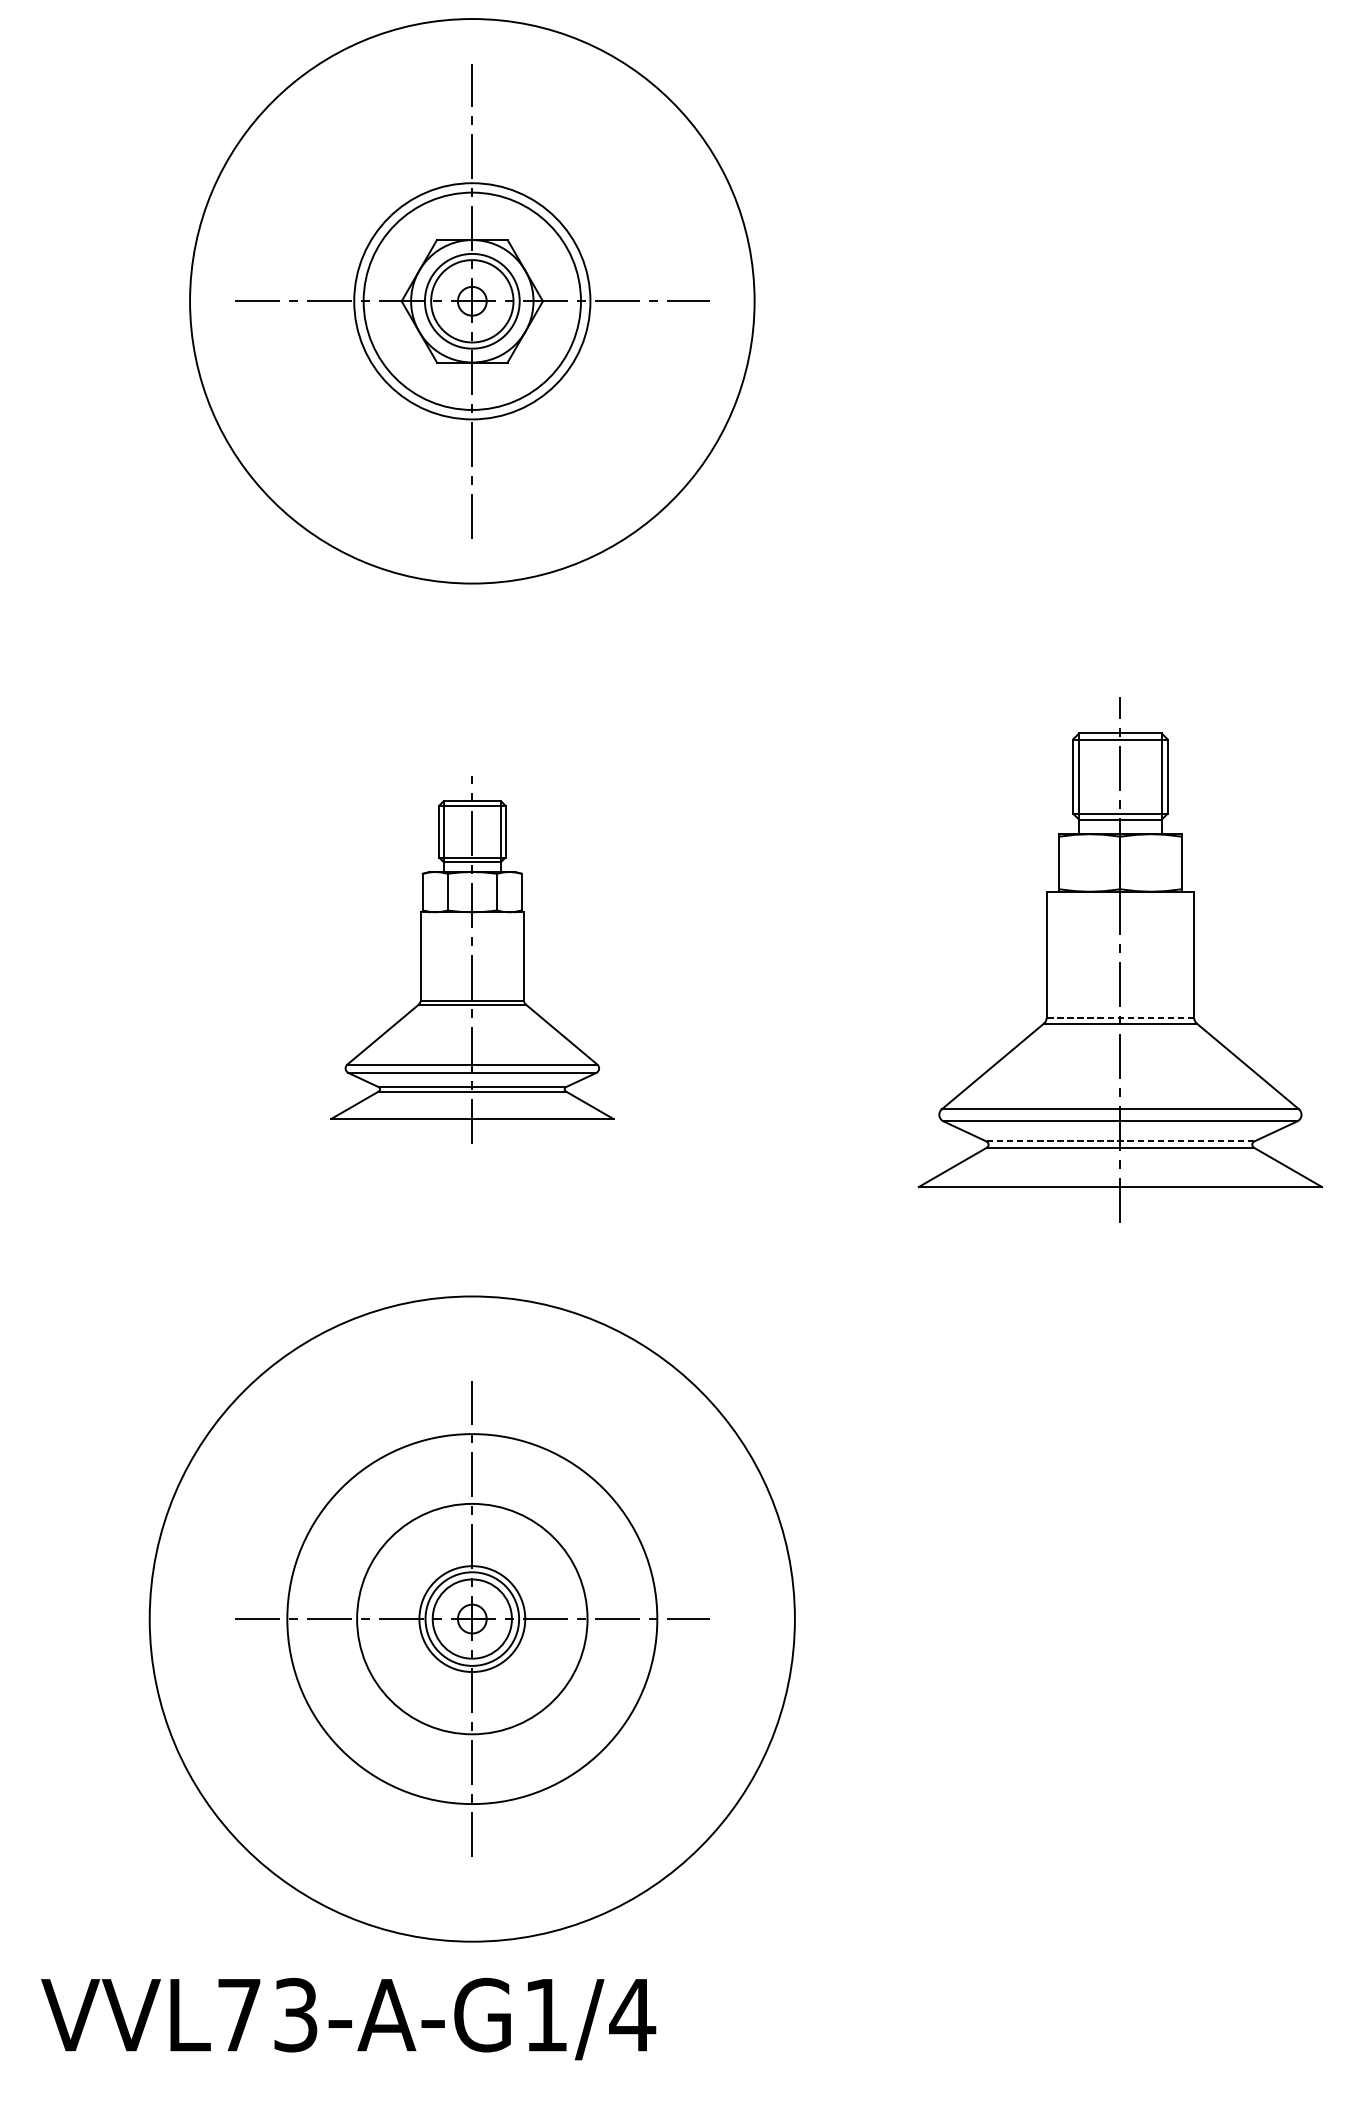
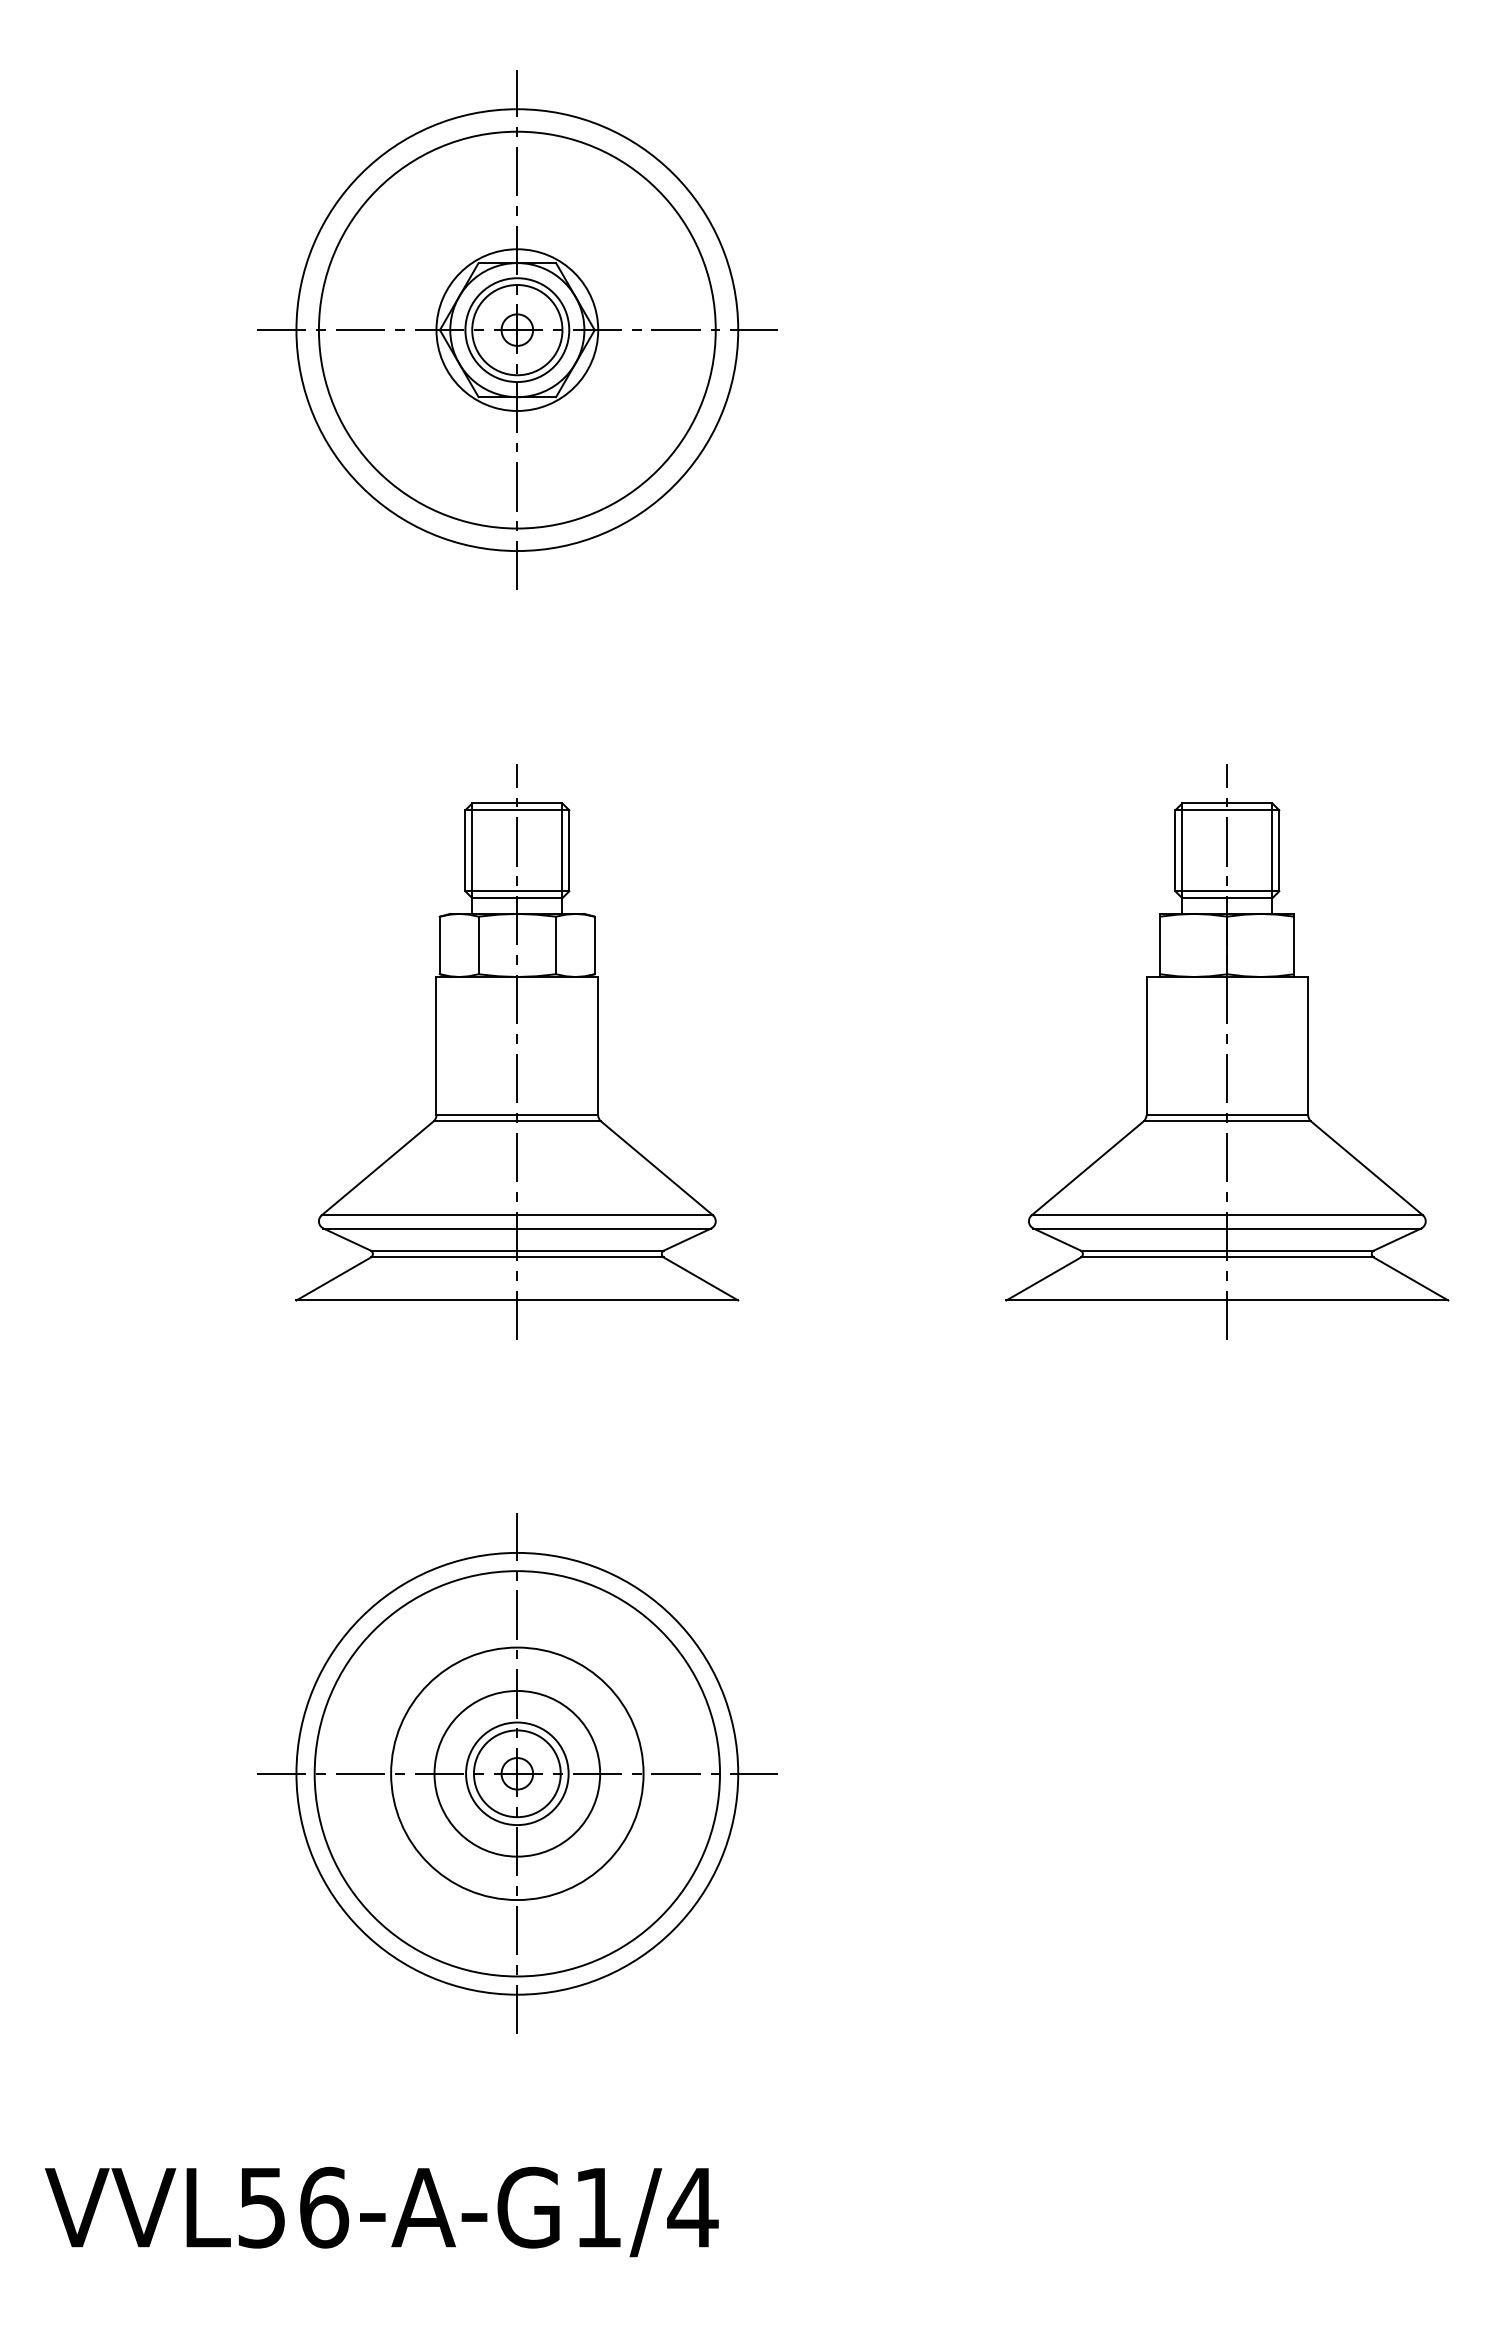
circle: (471, 300) -> (516, 329), size x1.67
circle: (472, 301) -> (517, 330), size x0.62
circle: (472, 301) -> (517, 330), size x0.71
part: (472, 959) -> (517, 1051), size x1.43
line: (1120, 1018) -> (1227, 1115), dashed -> solid
line: (1120, 1141) -> (1227, 1250), dashed -> solid
circle: (472, 1618) -> (517, 1773), size x0.62
circle: (472, 1618) -> (517, 1773), size x1.43
text: (268, 2014) -> (293, 2207), VVL73-A-G1/4 -> VVL56-A-G1/4

